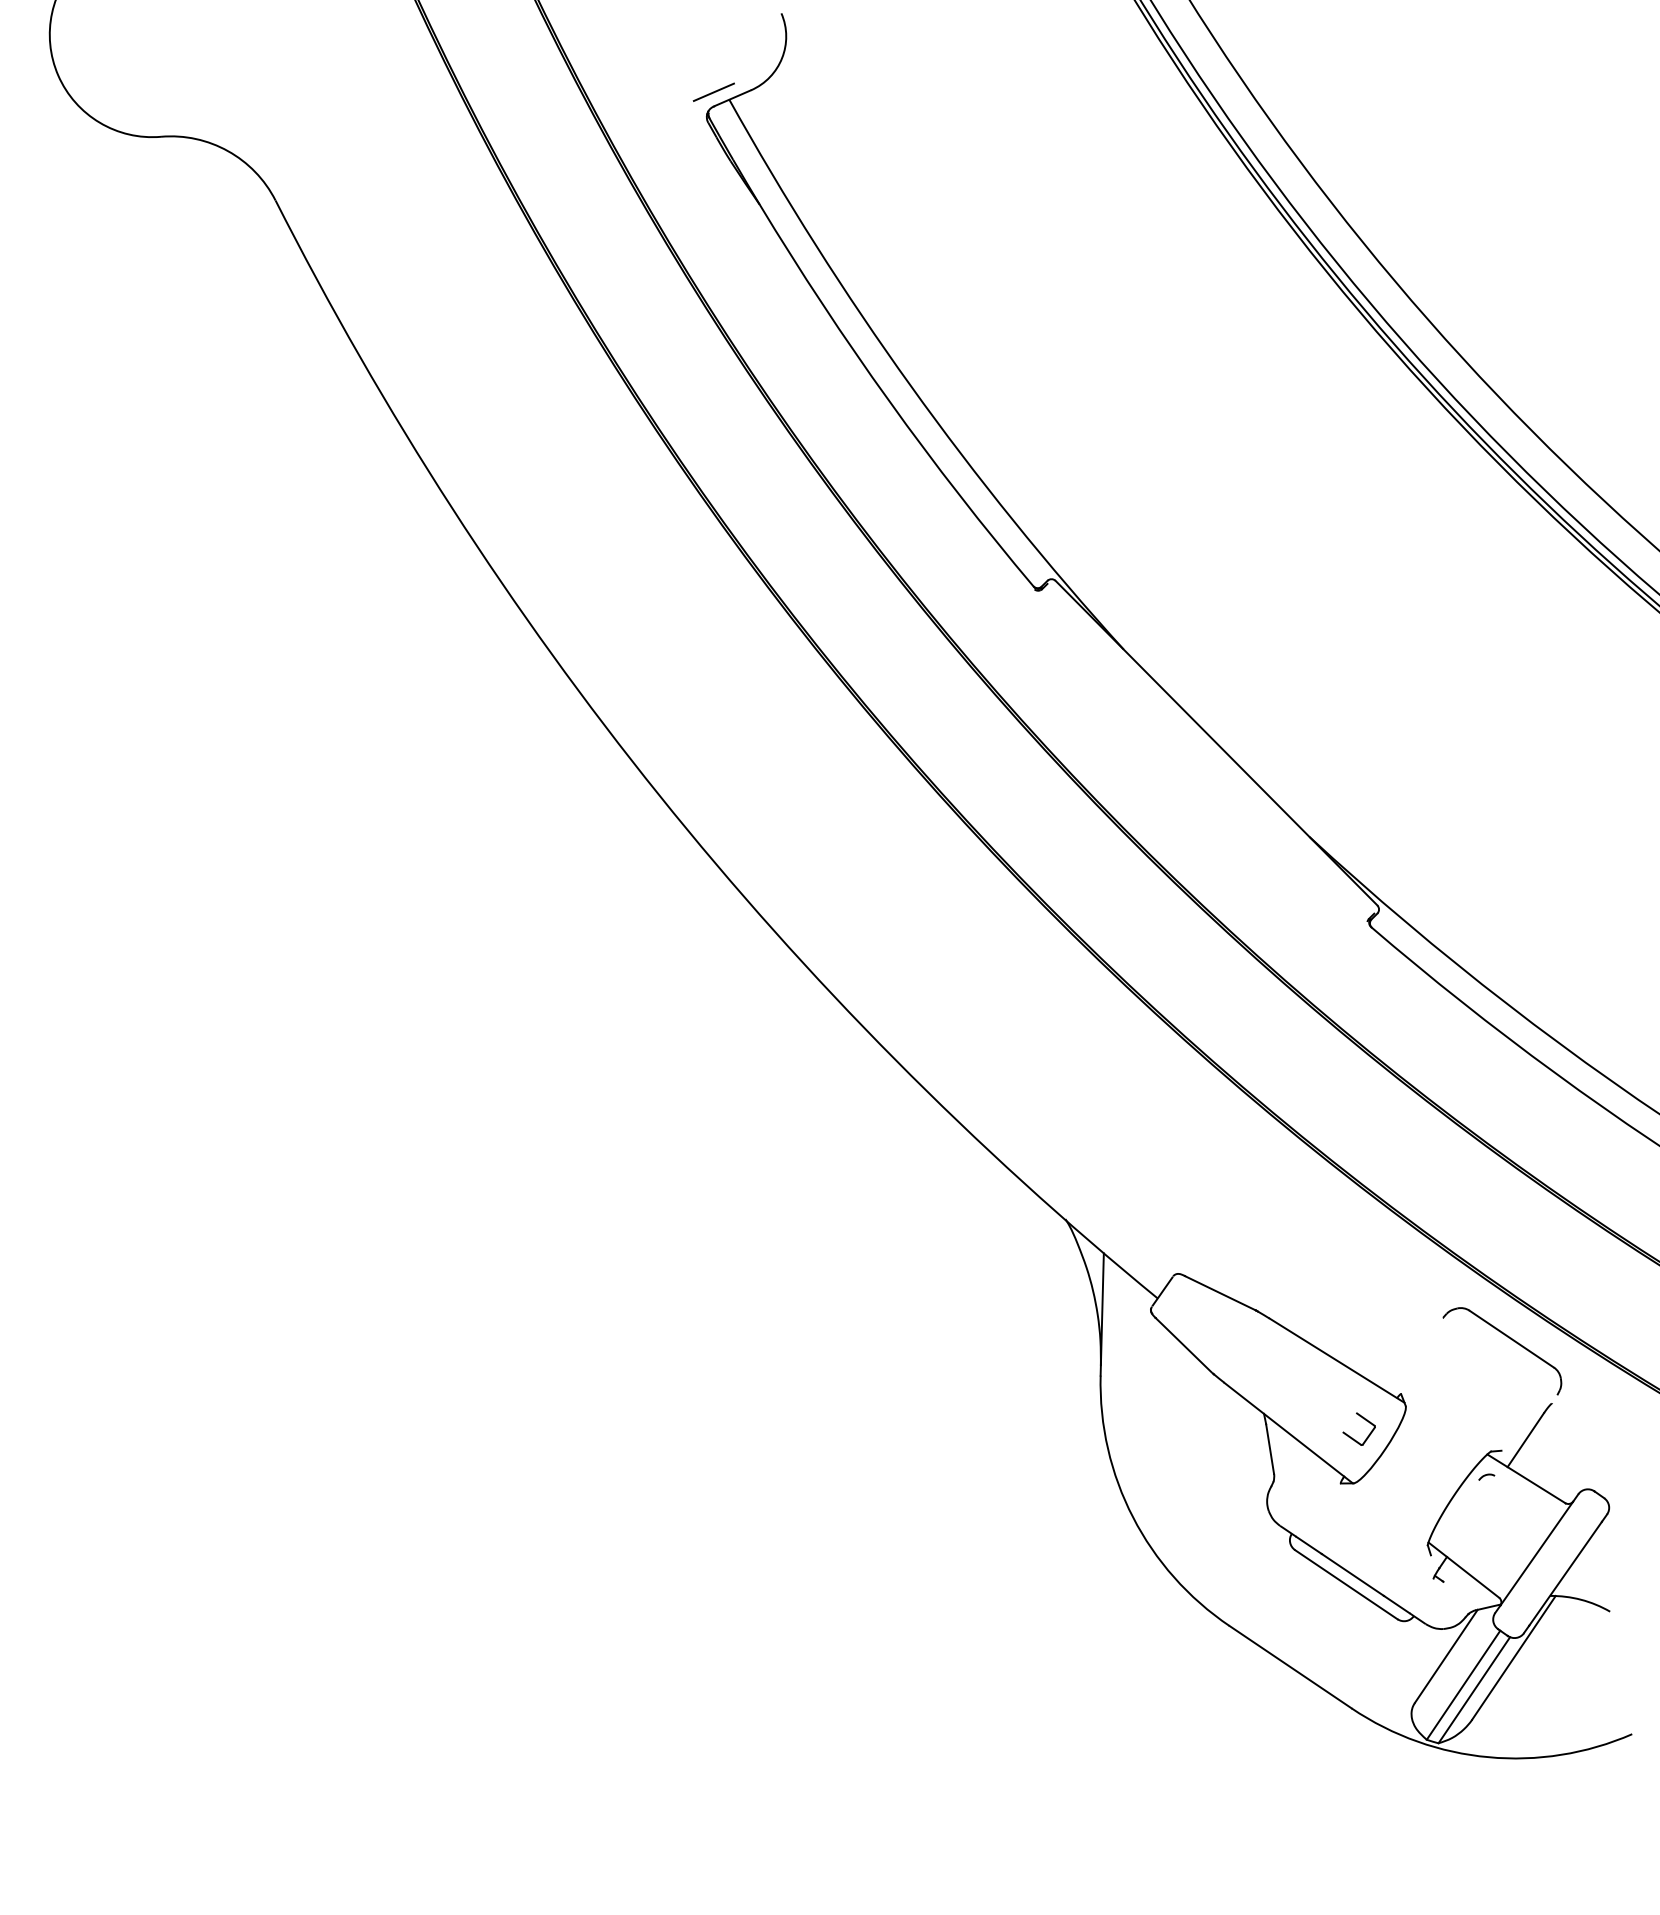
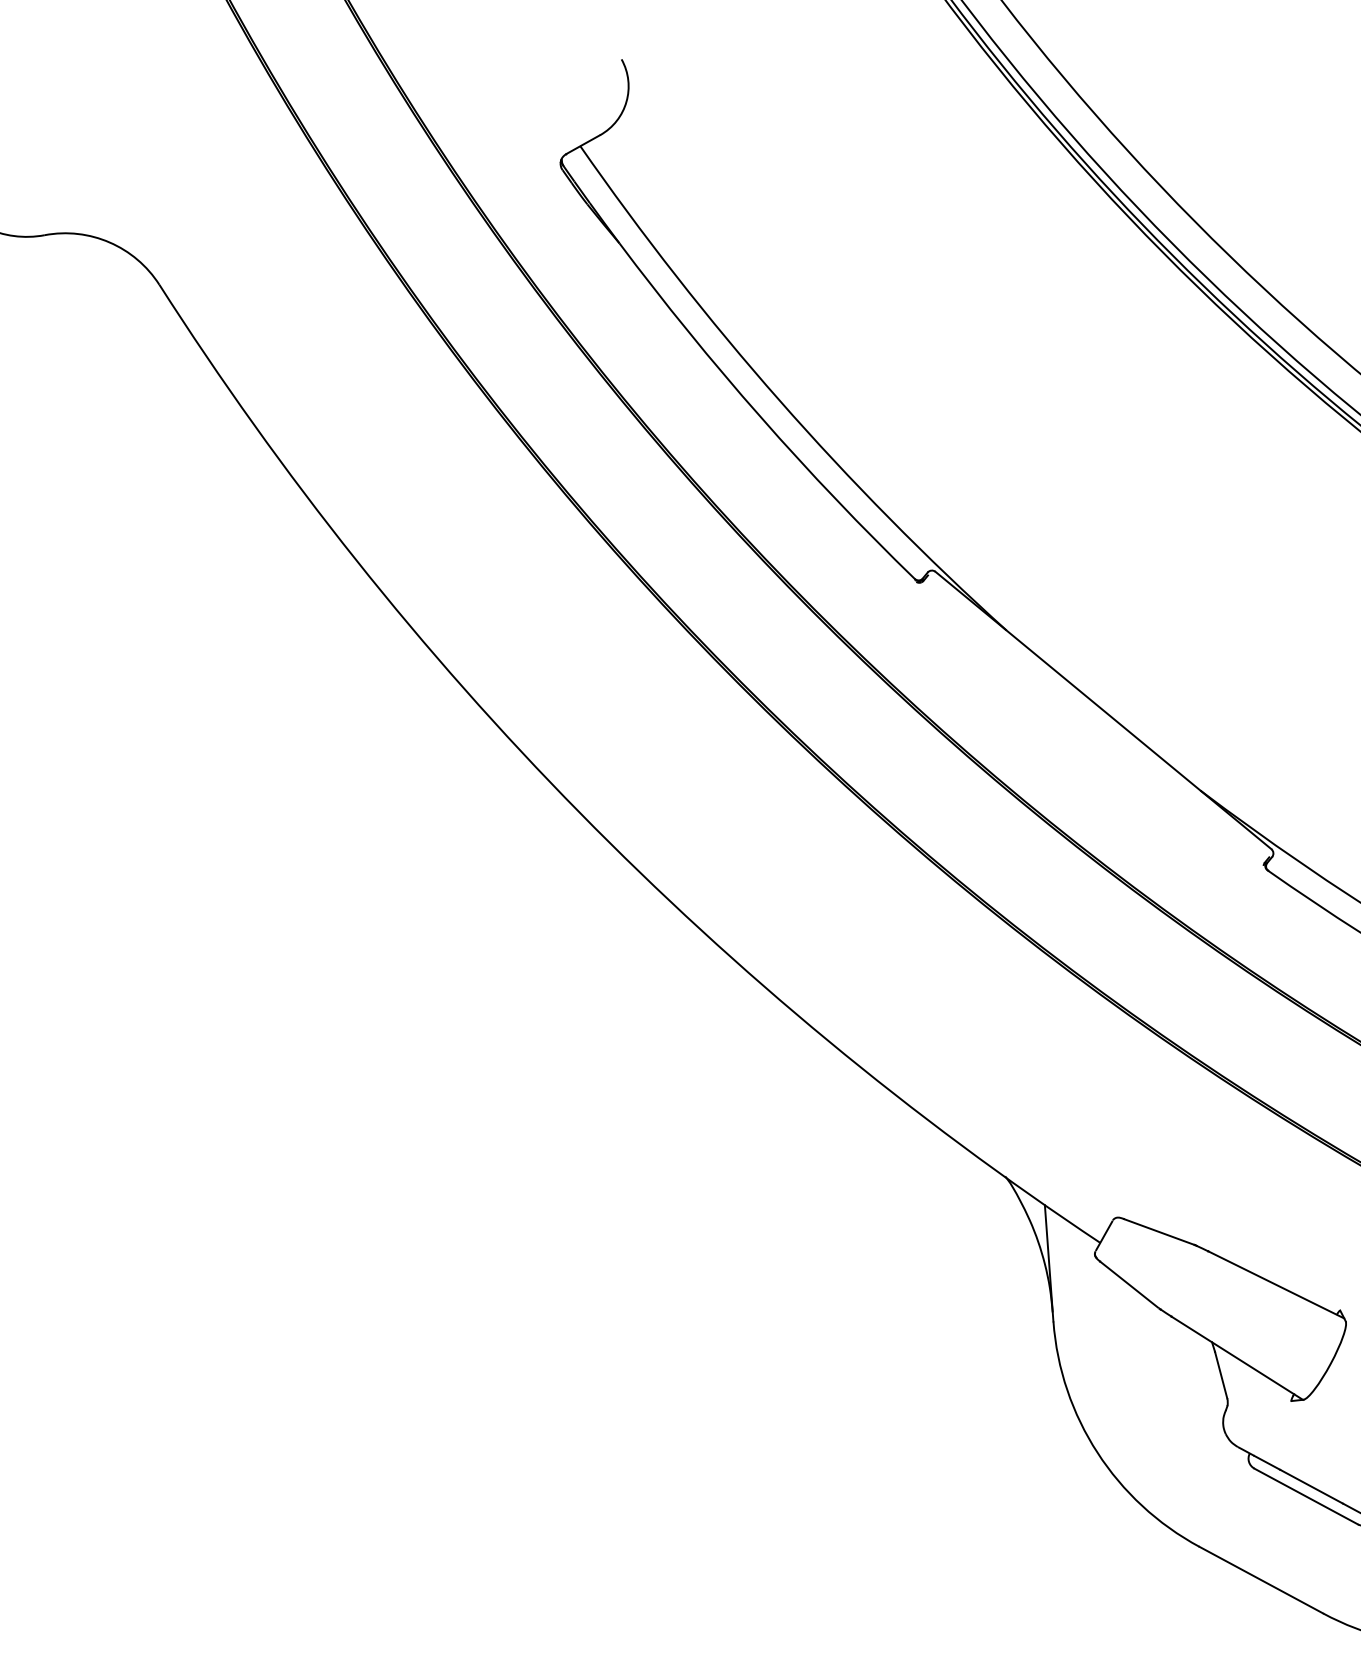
line: (713, 91) -> (564, 139), removed
part: (1363, 1419) -> (1306, 1338), removed

